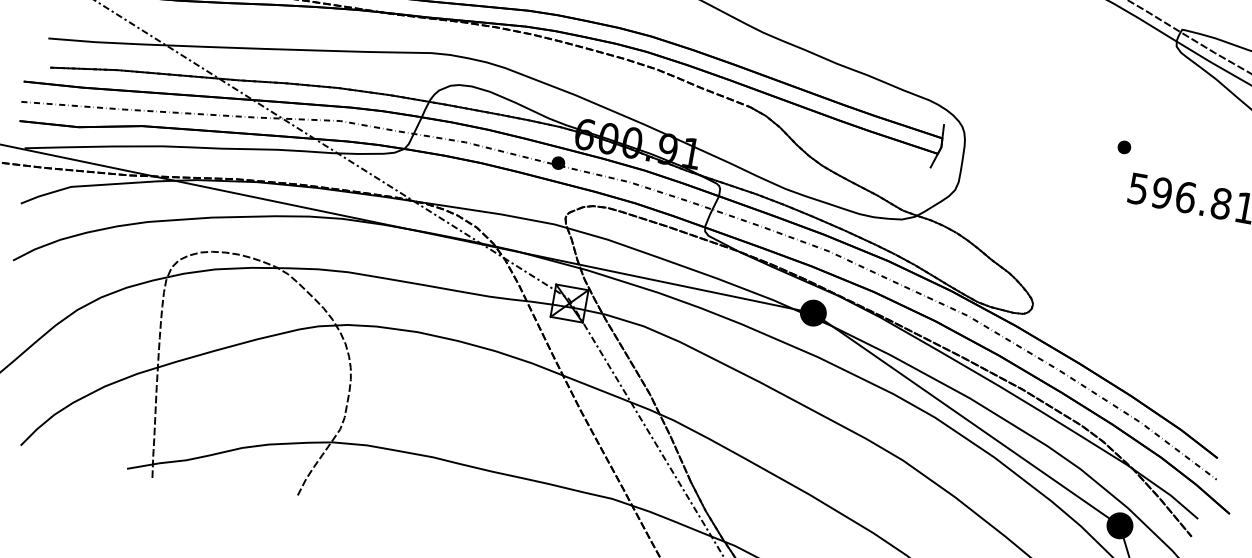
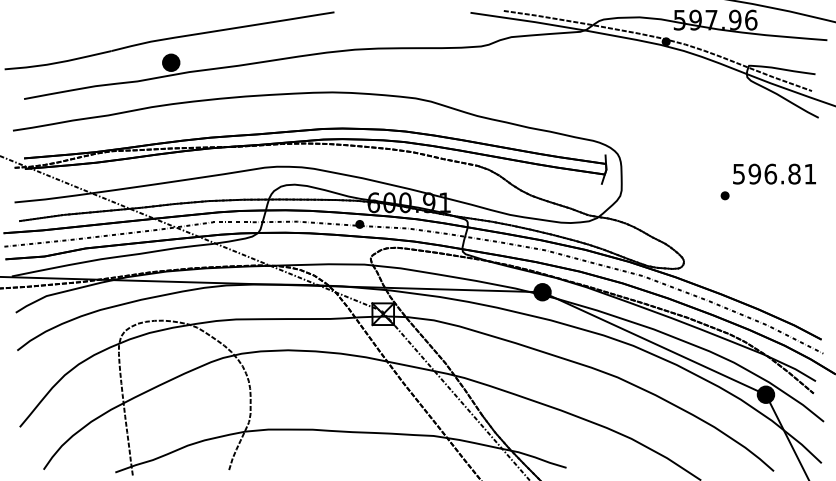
part: (1123, 146) -> (724, 195), moved

